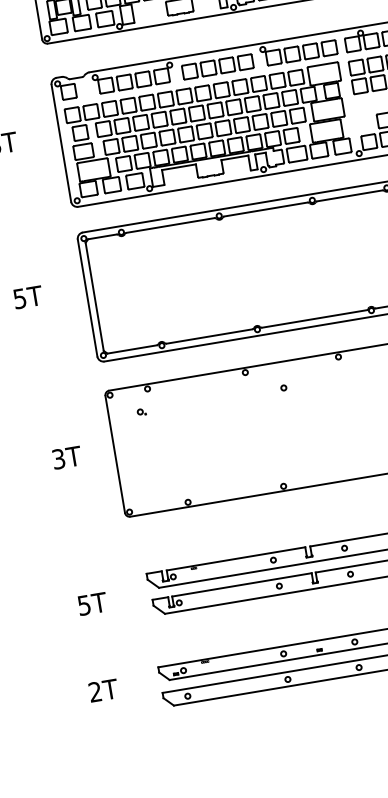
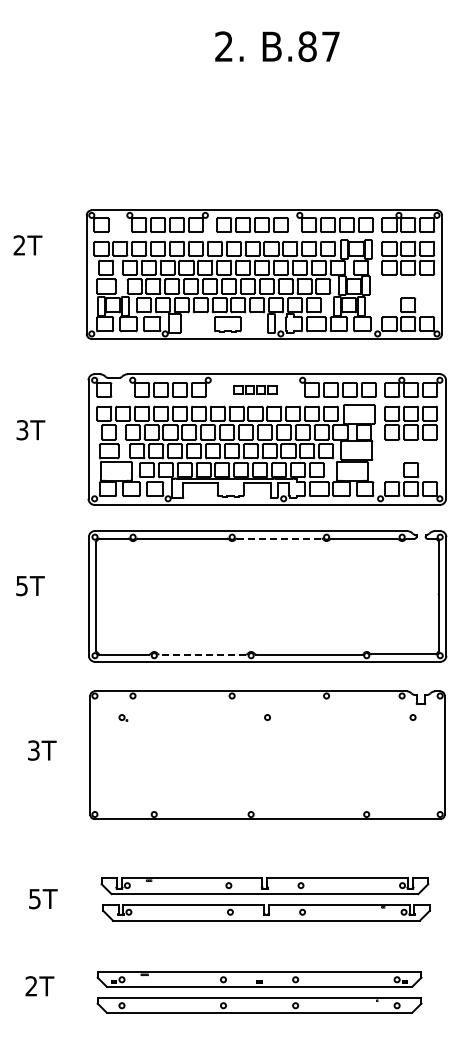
part: (217, 66) -> (255, 389), size x0.6
line: (266, 209) -> (279, 538), solid -> dashed
line: (209, 336) -> (202, 654), solid -> dashed

